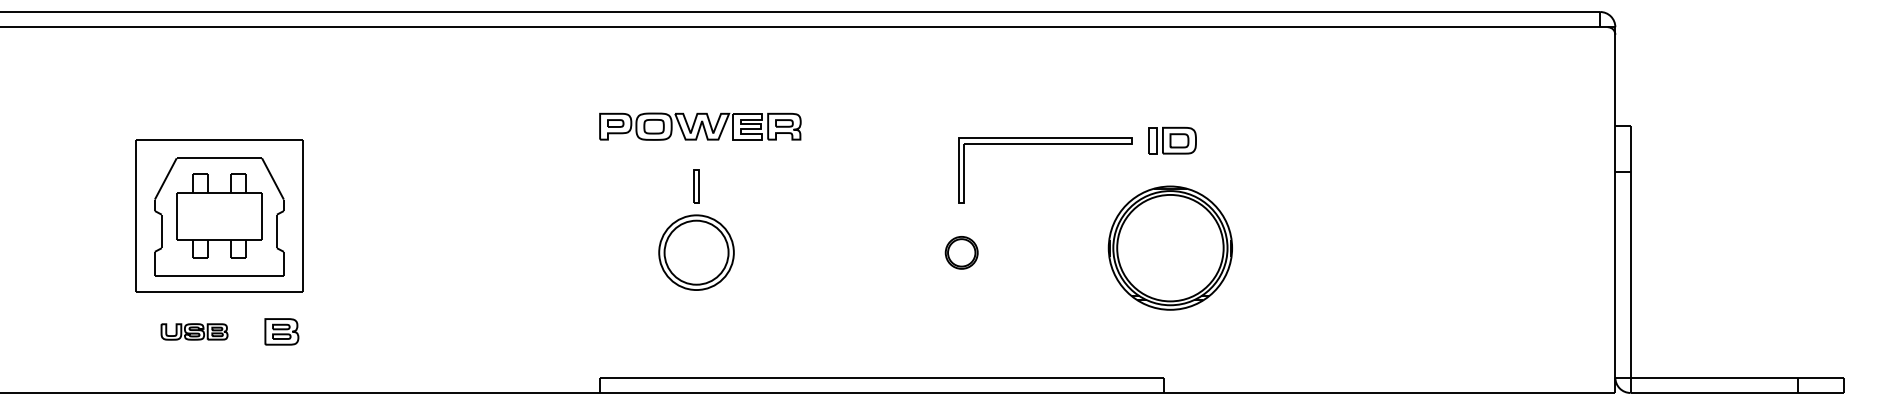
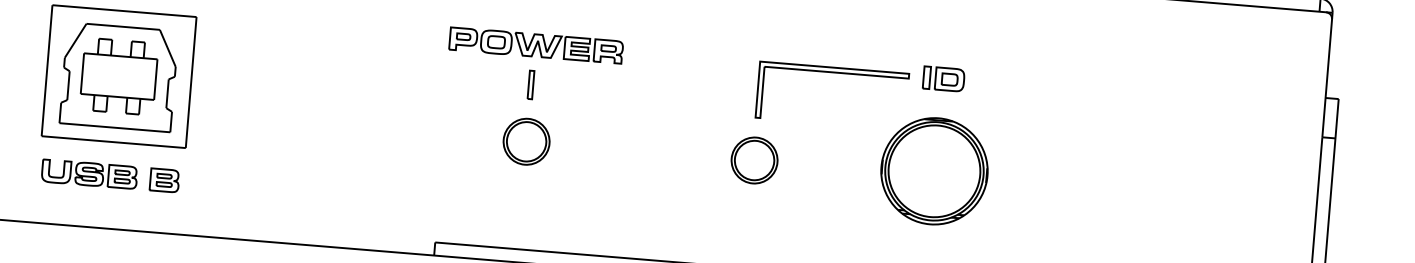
part: (700, 126) -> (536, 45), moved
part: (695, 252) -> (525, 141), size x0.71
part: (961, 252) -> (754, 160), size x1.67
part: (194, 331) -> (89, 173), size x1.67

